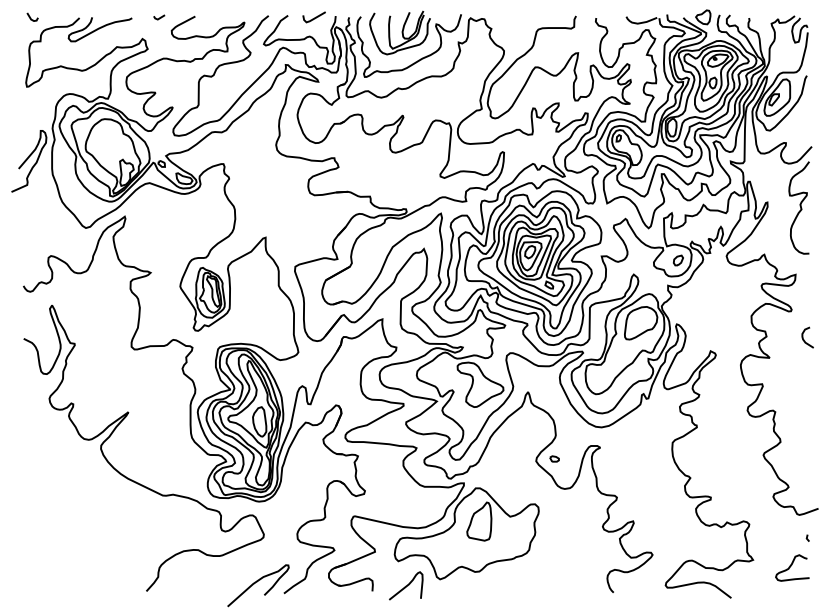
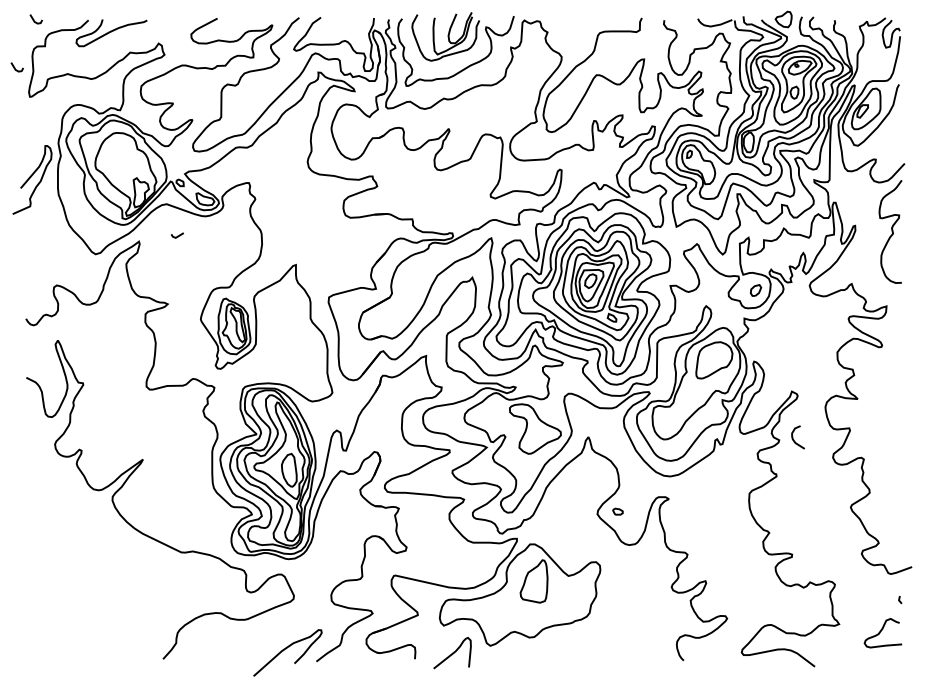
line: (159, 17) -> (177, 235), moved
line: (314, 17) -> (350, 19), removed
line: (14, 60) -> (15, 67), added
curve: (804, 339) -> (794, 439), moved

